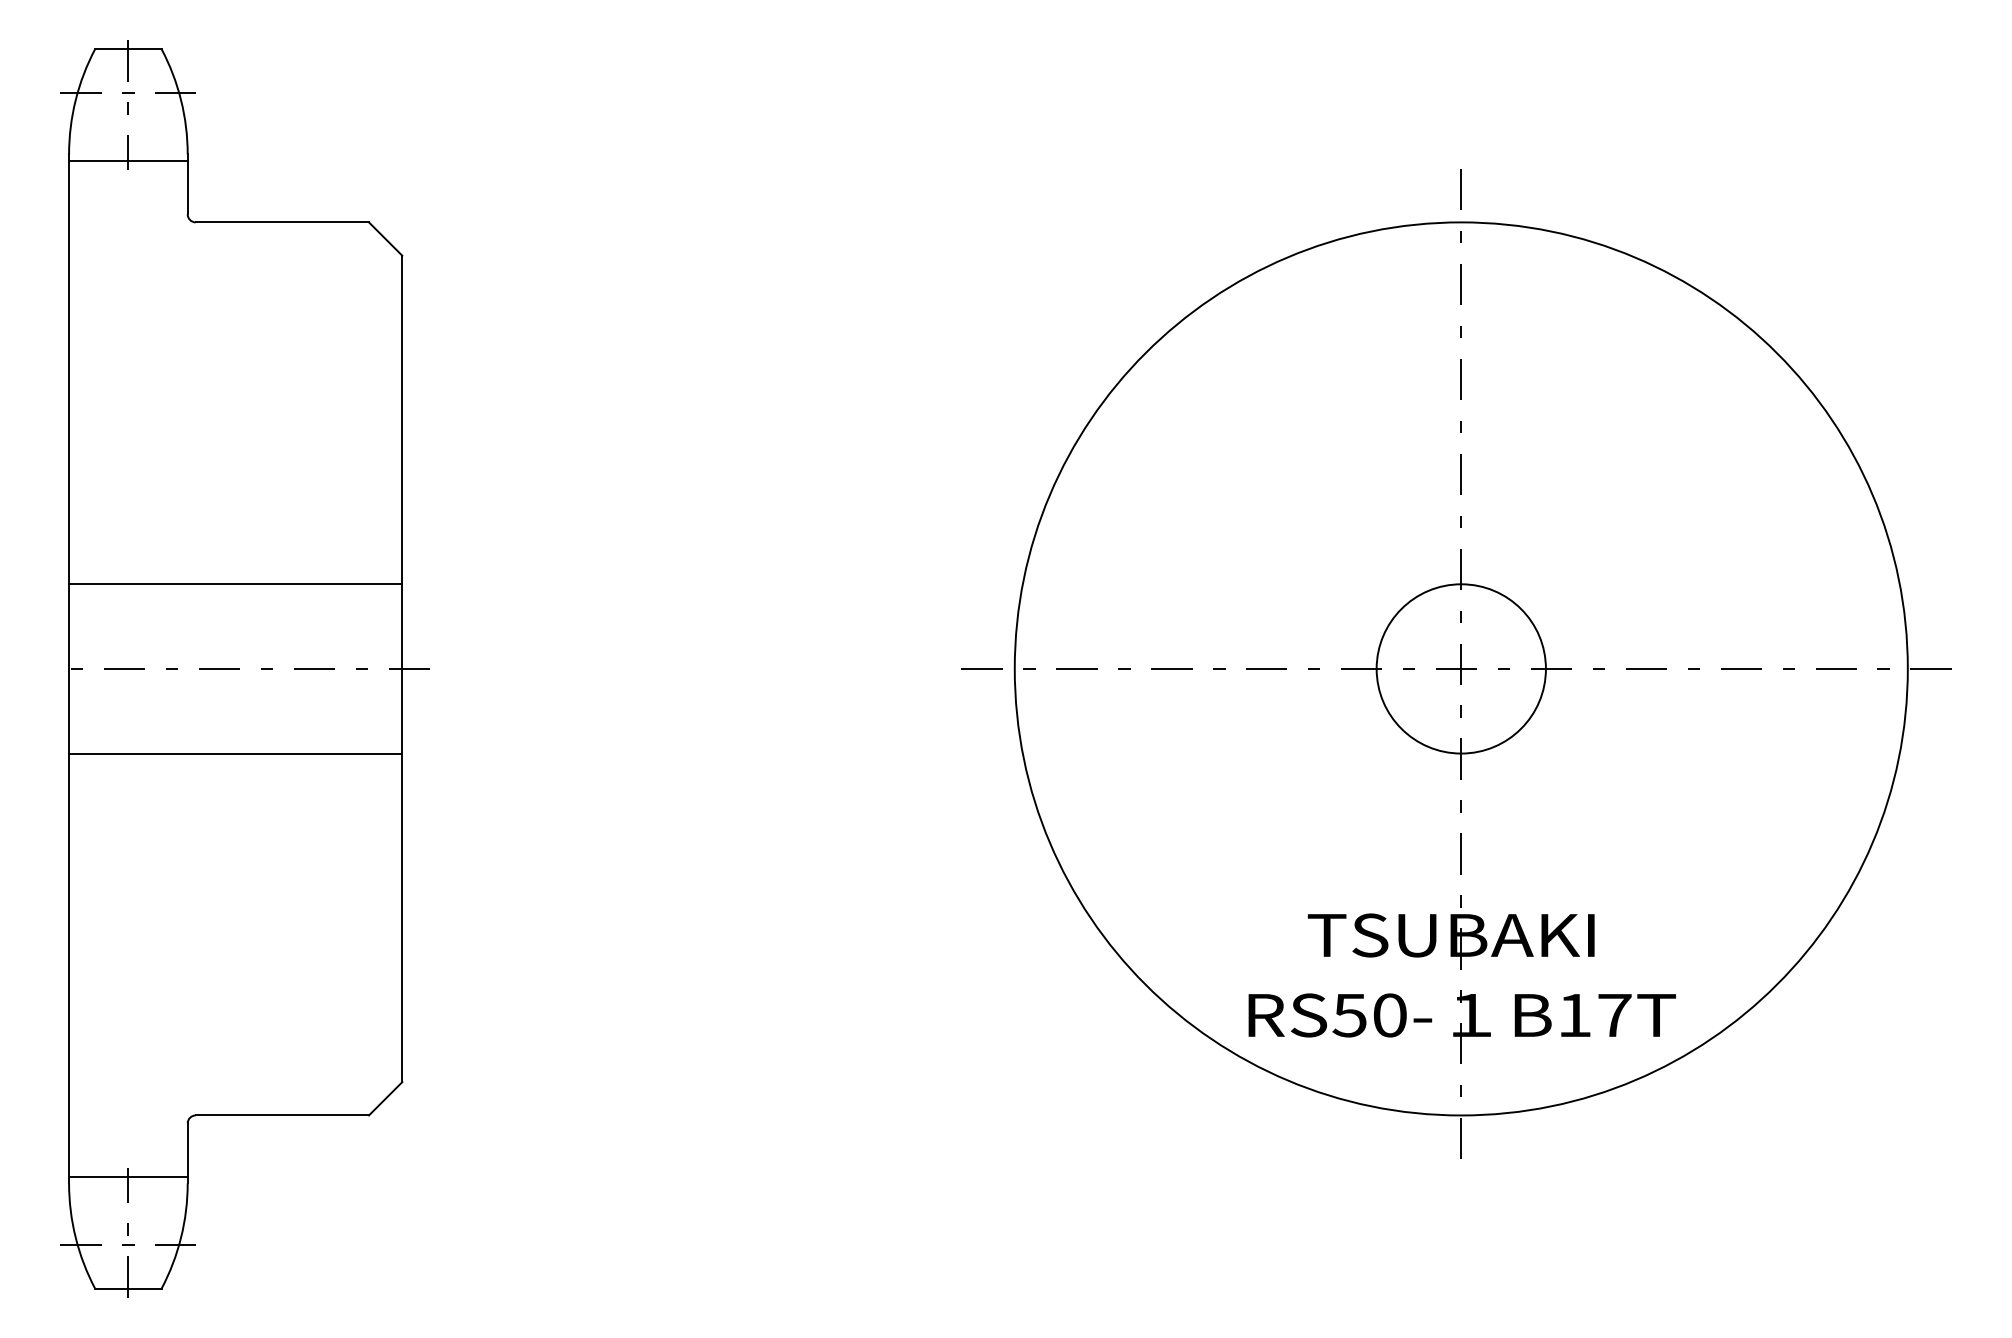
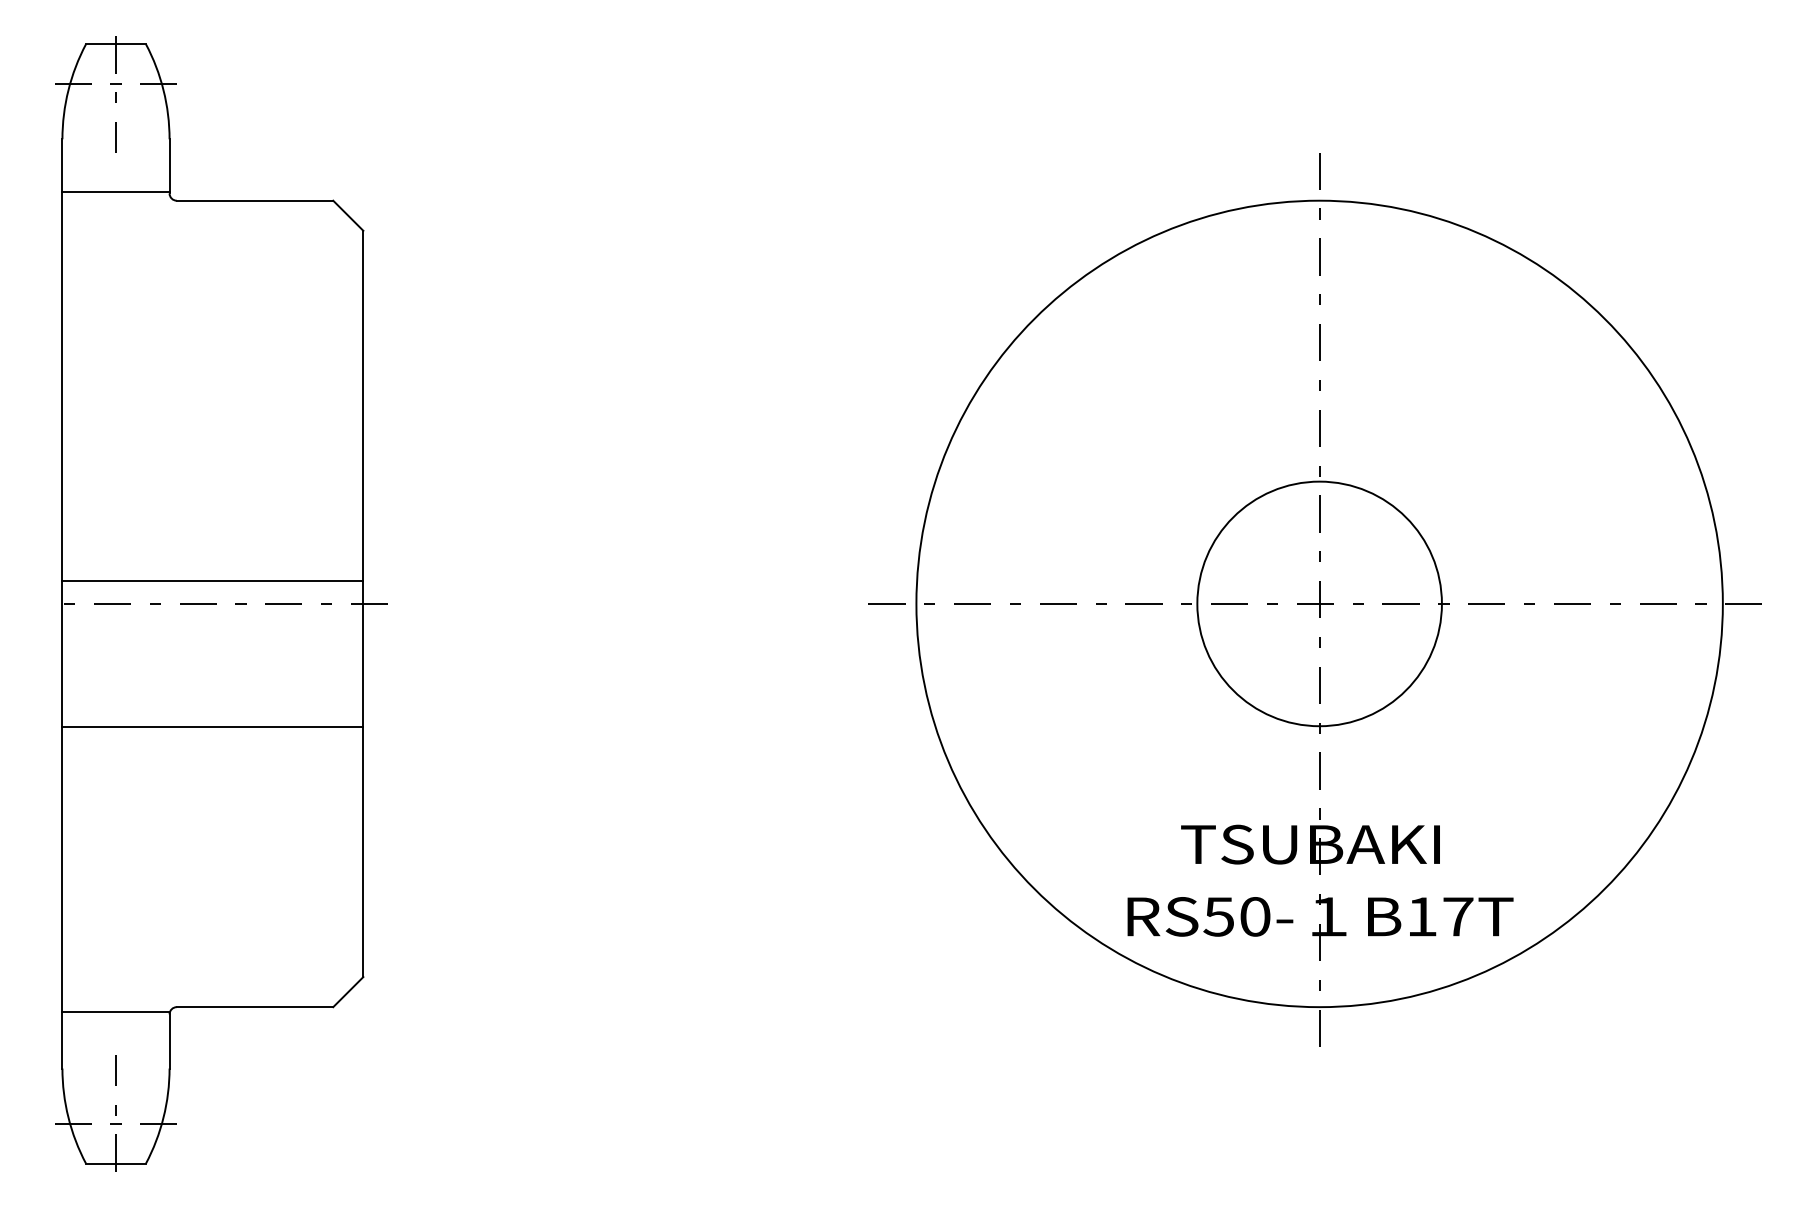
line: (127, 161) -> (115, 192), moved
line: (235, 584) -> (212, 580), moved
circle: (1461, 668) -> (1319, 603), size x1.6
line: (235, 753) -> (212, 727), moved
line: (127, 1176) -> (115, 1011), moved

